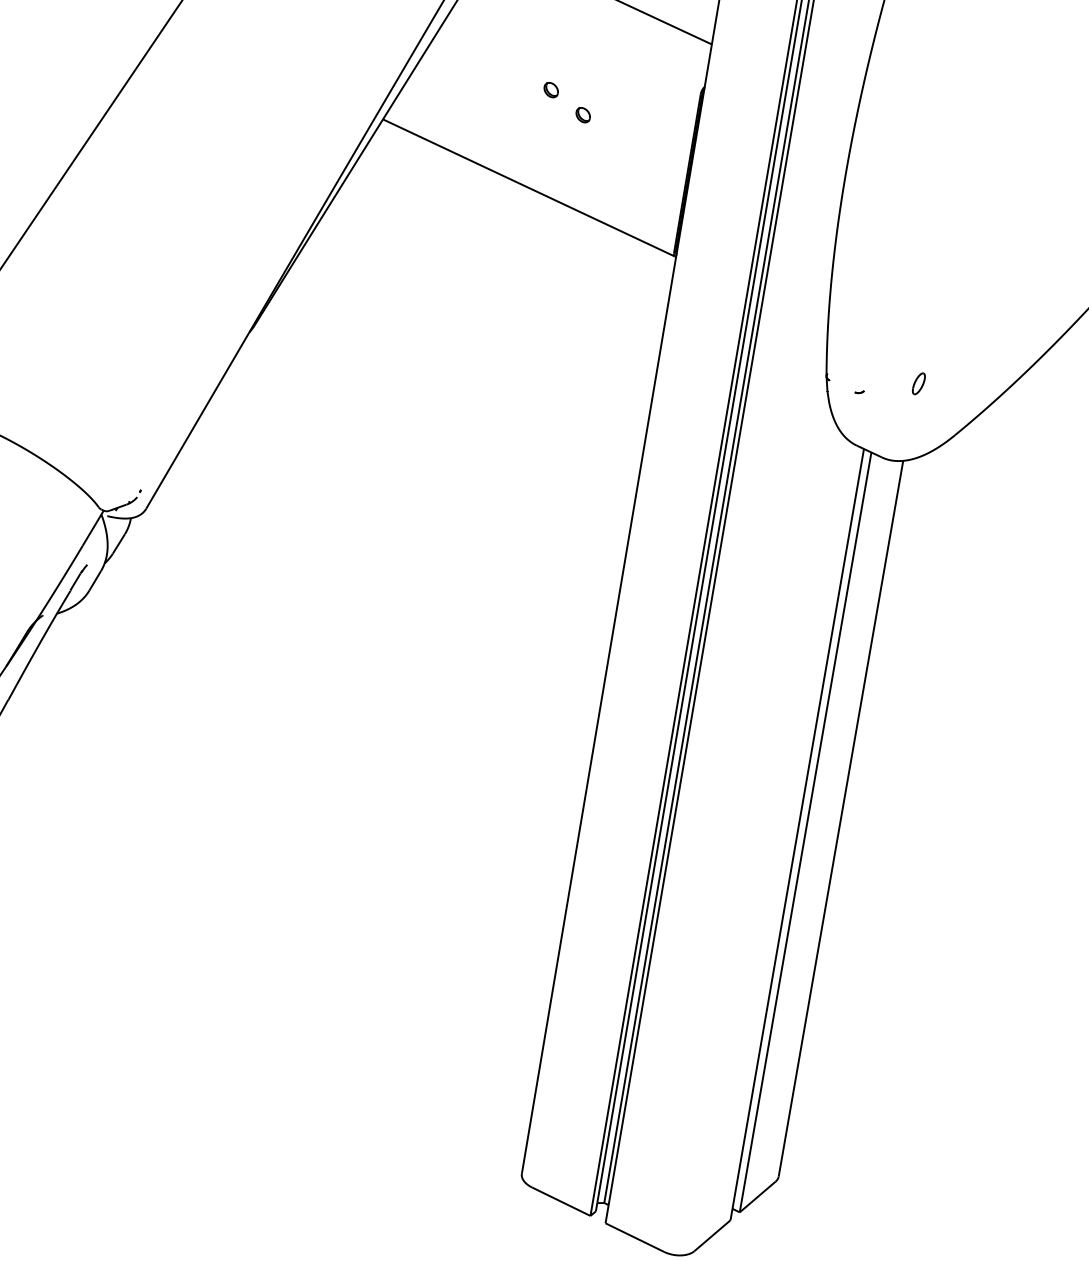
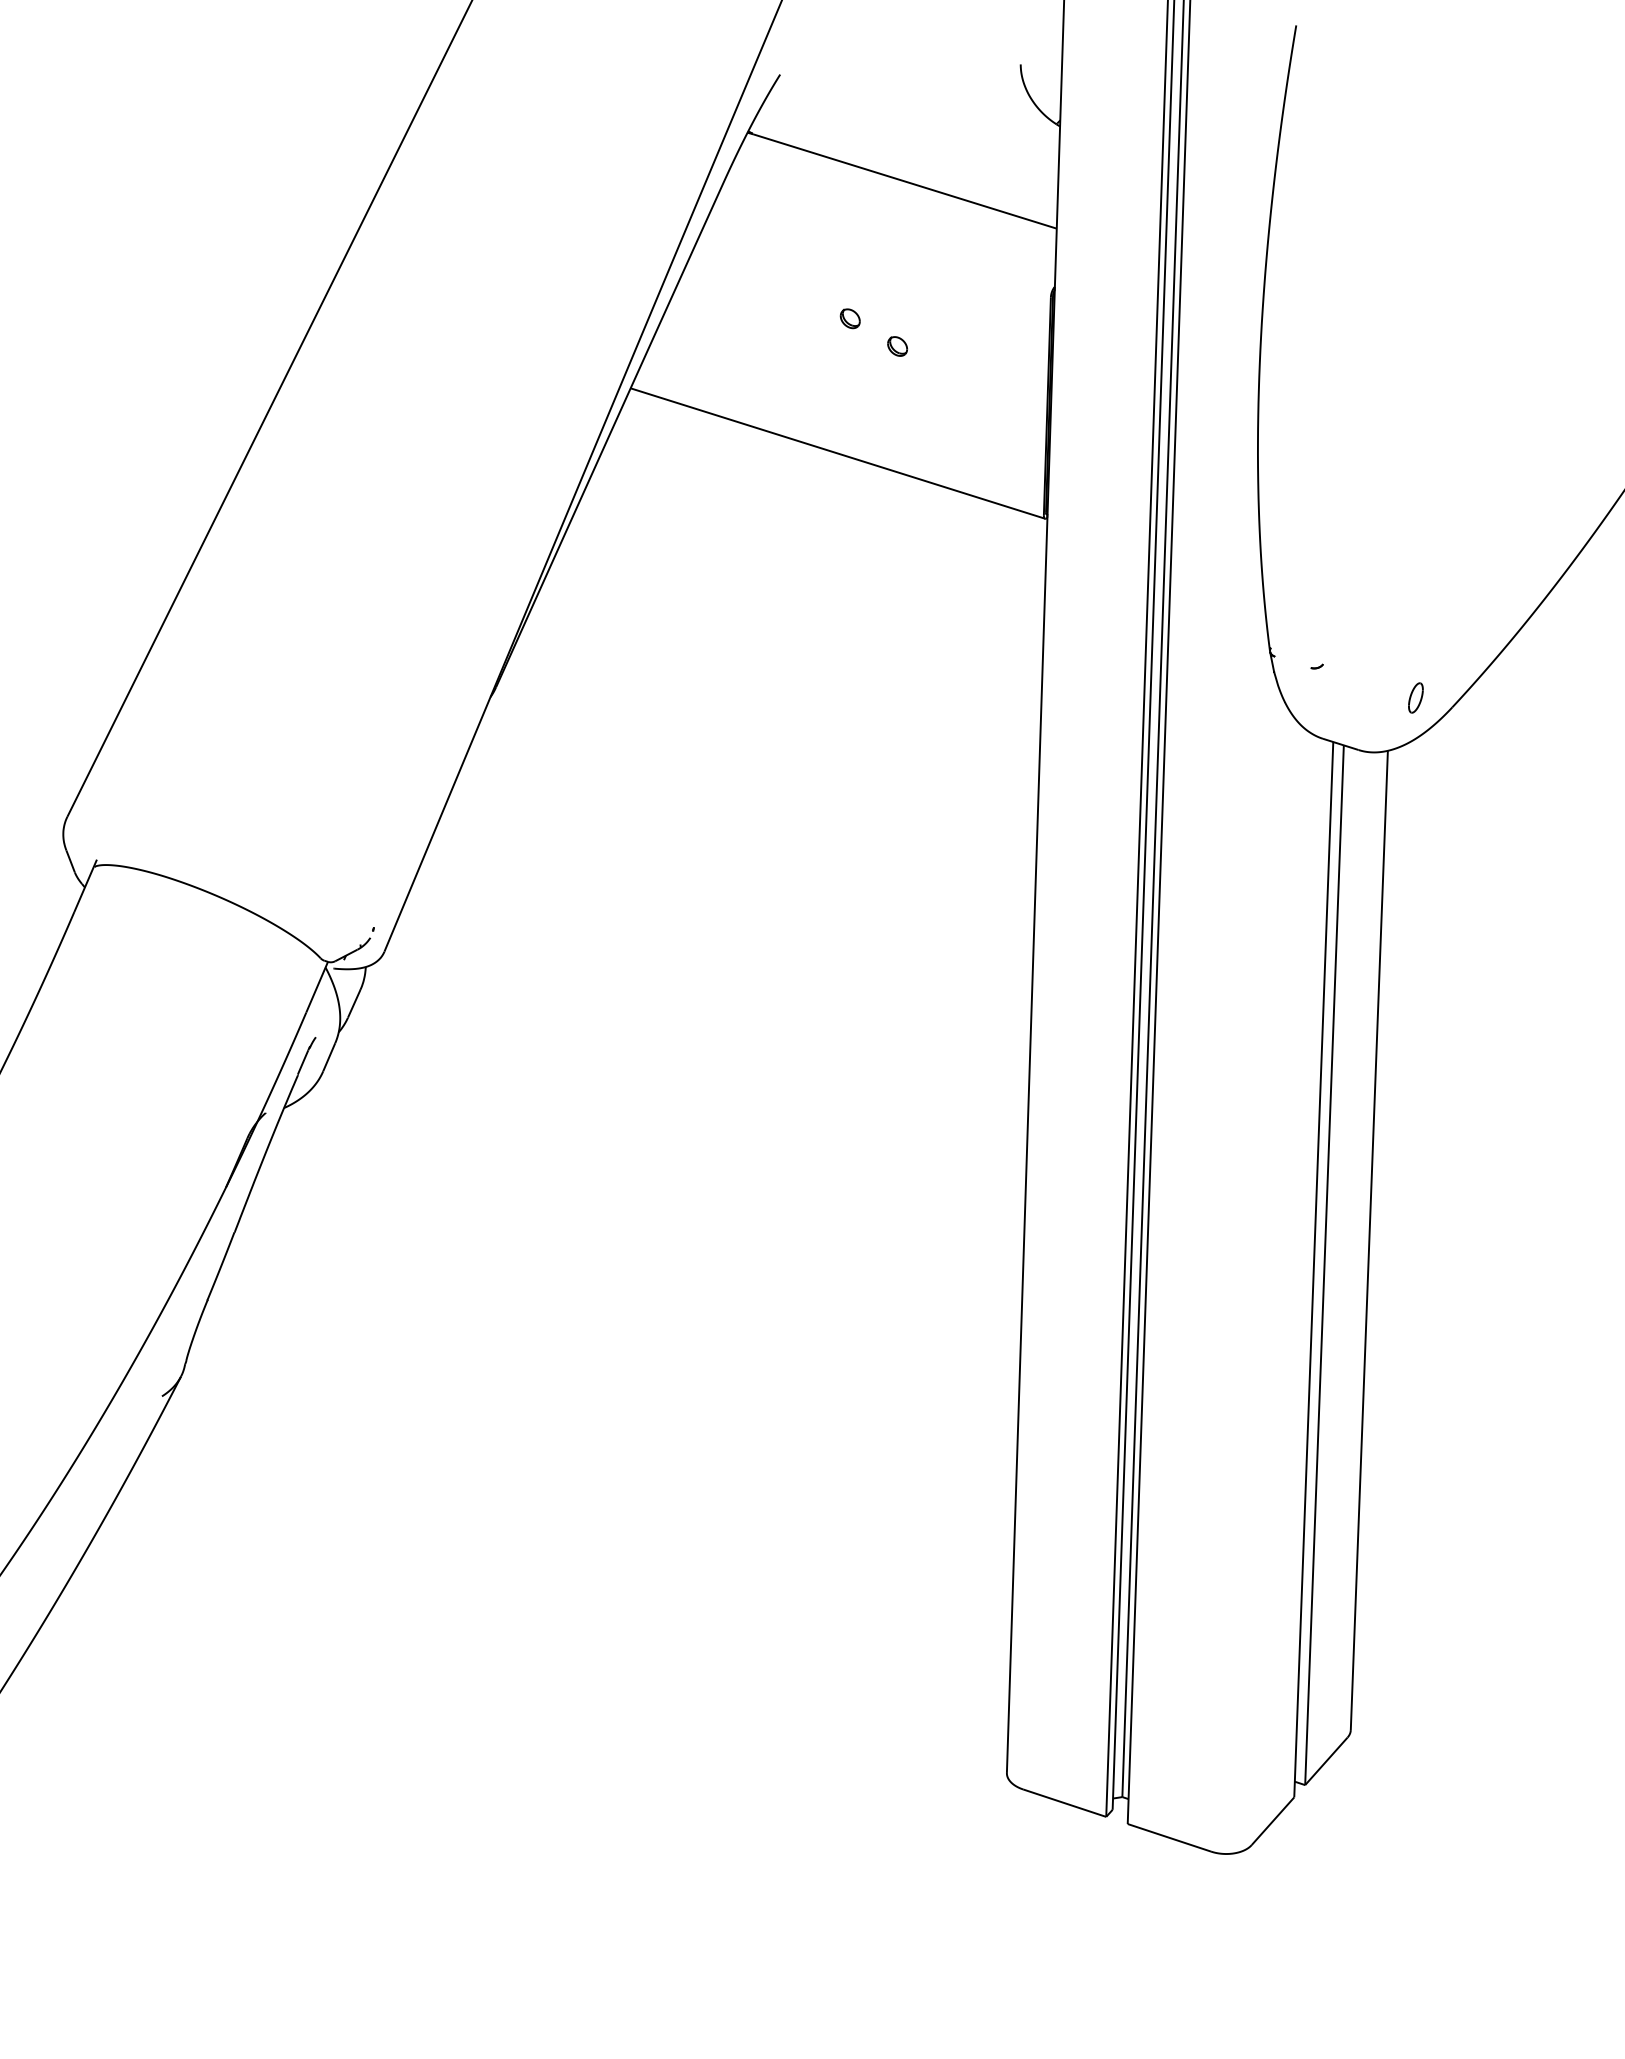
part: (918, 383) -> (1415, 697), moved

